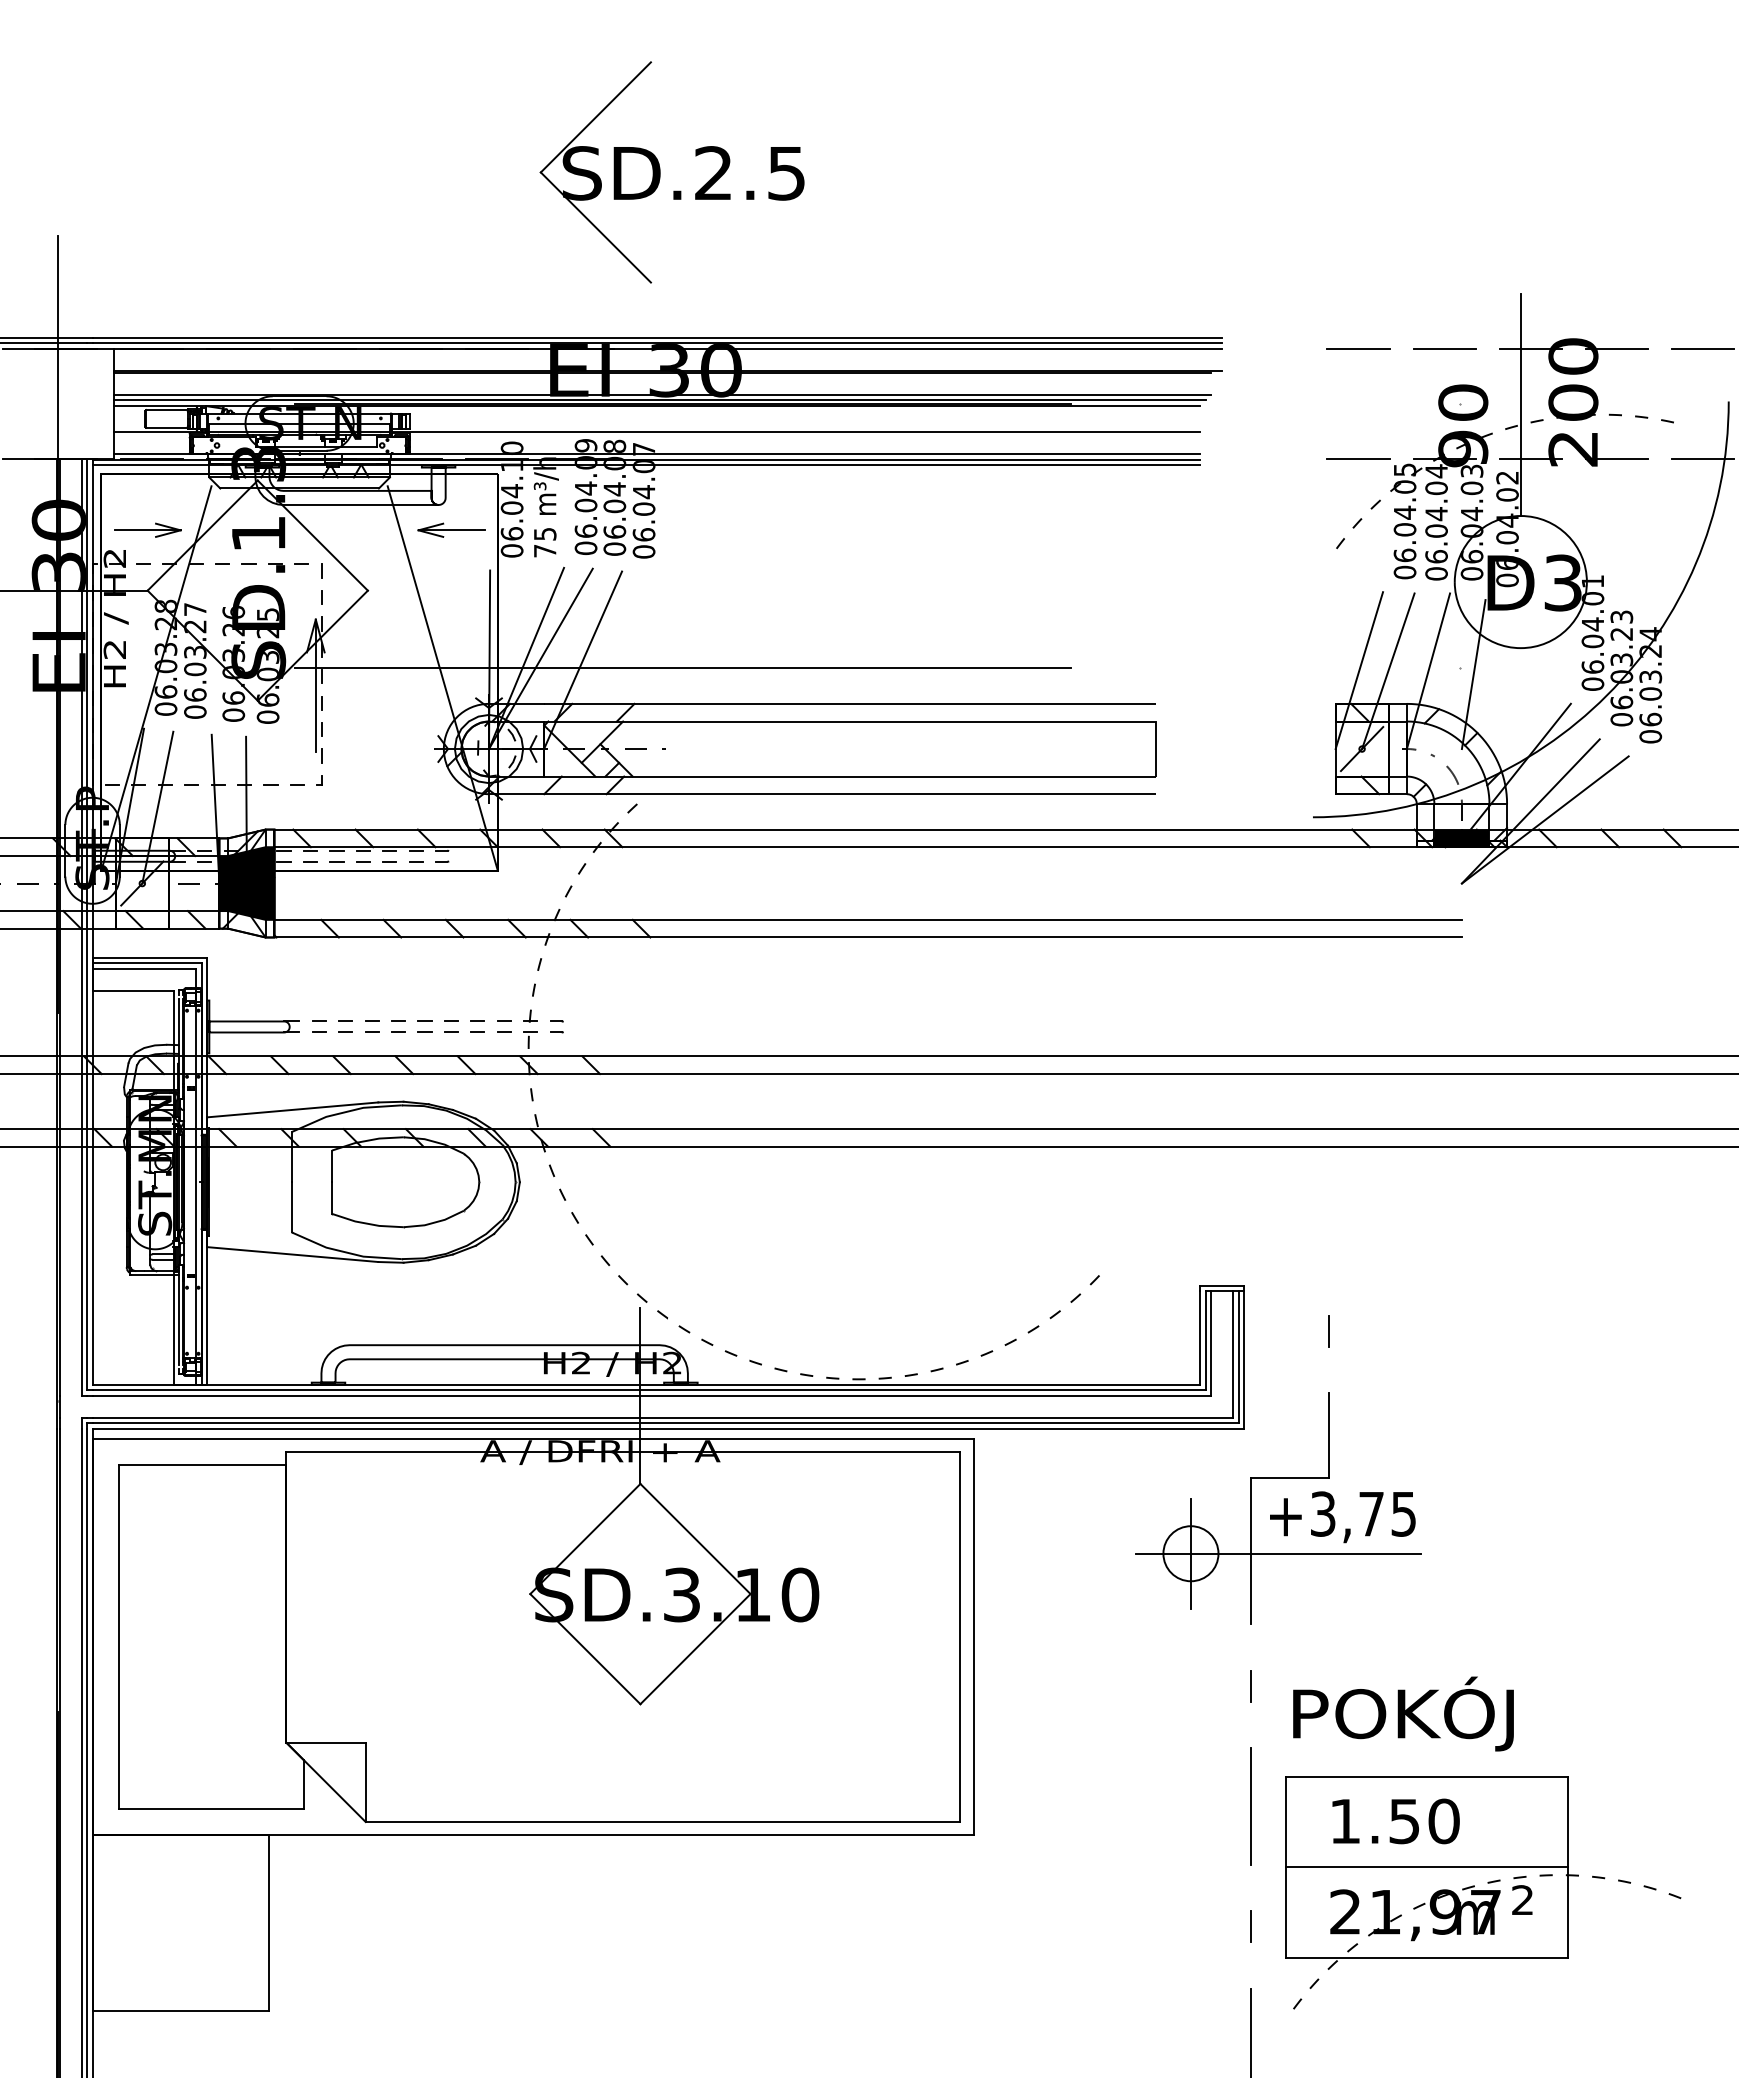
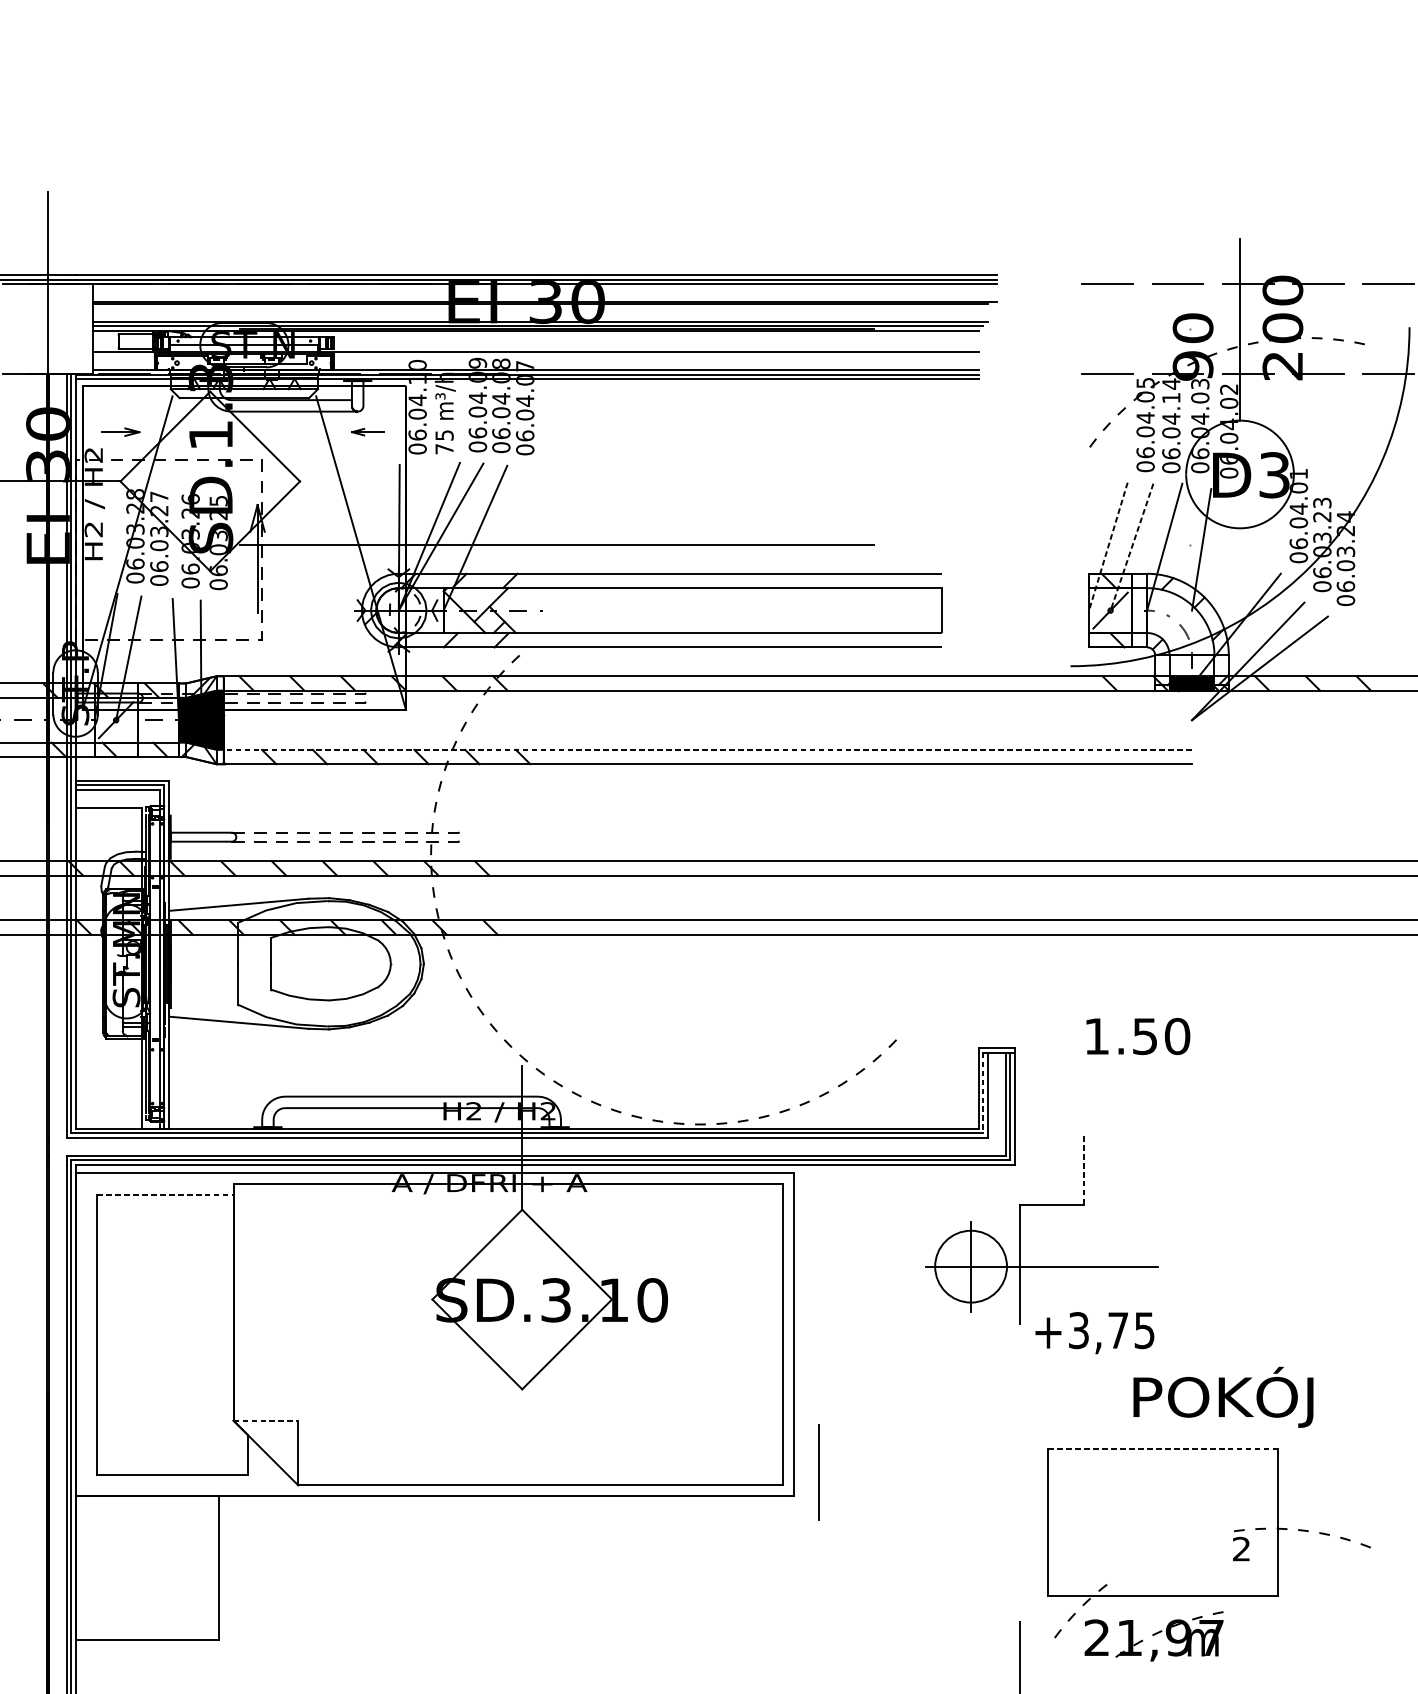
part: (660, 172) -> (538, 140), removed
text: (1436, 488) -> (1171, 398), 06.04.04 -> 06.04.14
part: (147, 529) -> (120, 431), size x0.7
part: (451, 529) -> (368, 431), size x0.6
line: (1359, 670) -> (1108, 546), solid -> dashed
line: (1388, 671) -> (1132, 547), solid -> dashed
line: (868, 919) -> (708, 749), solid -> dashed
line: (1329, 1330) -> (1084, 1084), removed
line: (1205, 1340) -> (982, 1092), solid -> dashed
line: (1329, 1435) -> (1084, 1170), solid -> dashed
line: (202, 1465) -> (165, 1194), solid -> dashed
text: (1342, 1517) -> (1094, 1333), moved
circle: (1190, 1553) -> (970, 1266), size x1.6
line: (1250, 1685) -> (1019, 1374), removed
text: (1403, 1713) -> (1223, 1396), moved
line: (326, 1742) -> (266, 1420), solid -> dashed
line: (1426, 1776) -> (1163, 1448), solid -> dashed
line: (1250, 1806) -> (819, 1472), moved
text: (1395, 1821) -> (1137, 1036), moved
line: (1426, 1867) -> (1163, 1522), removed
part: (1415, 1910) -> (1154, 1636), moved
line: (1250, 1926) -> (1019, 1570), removed

